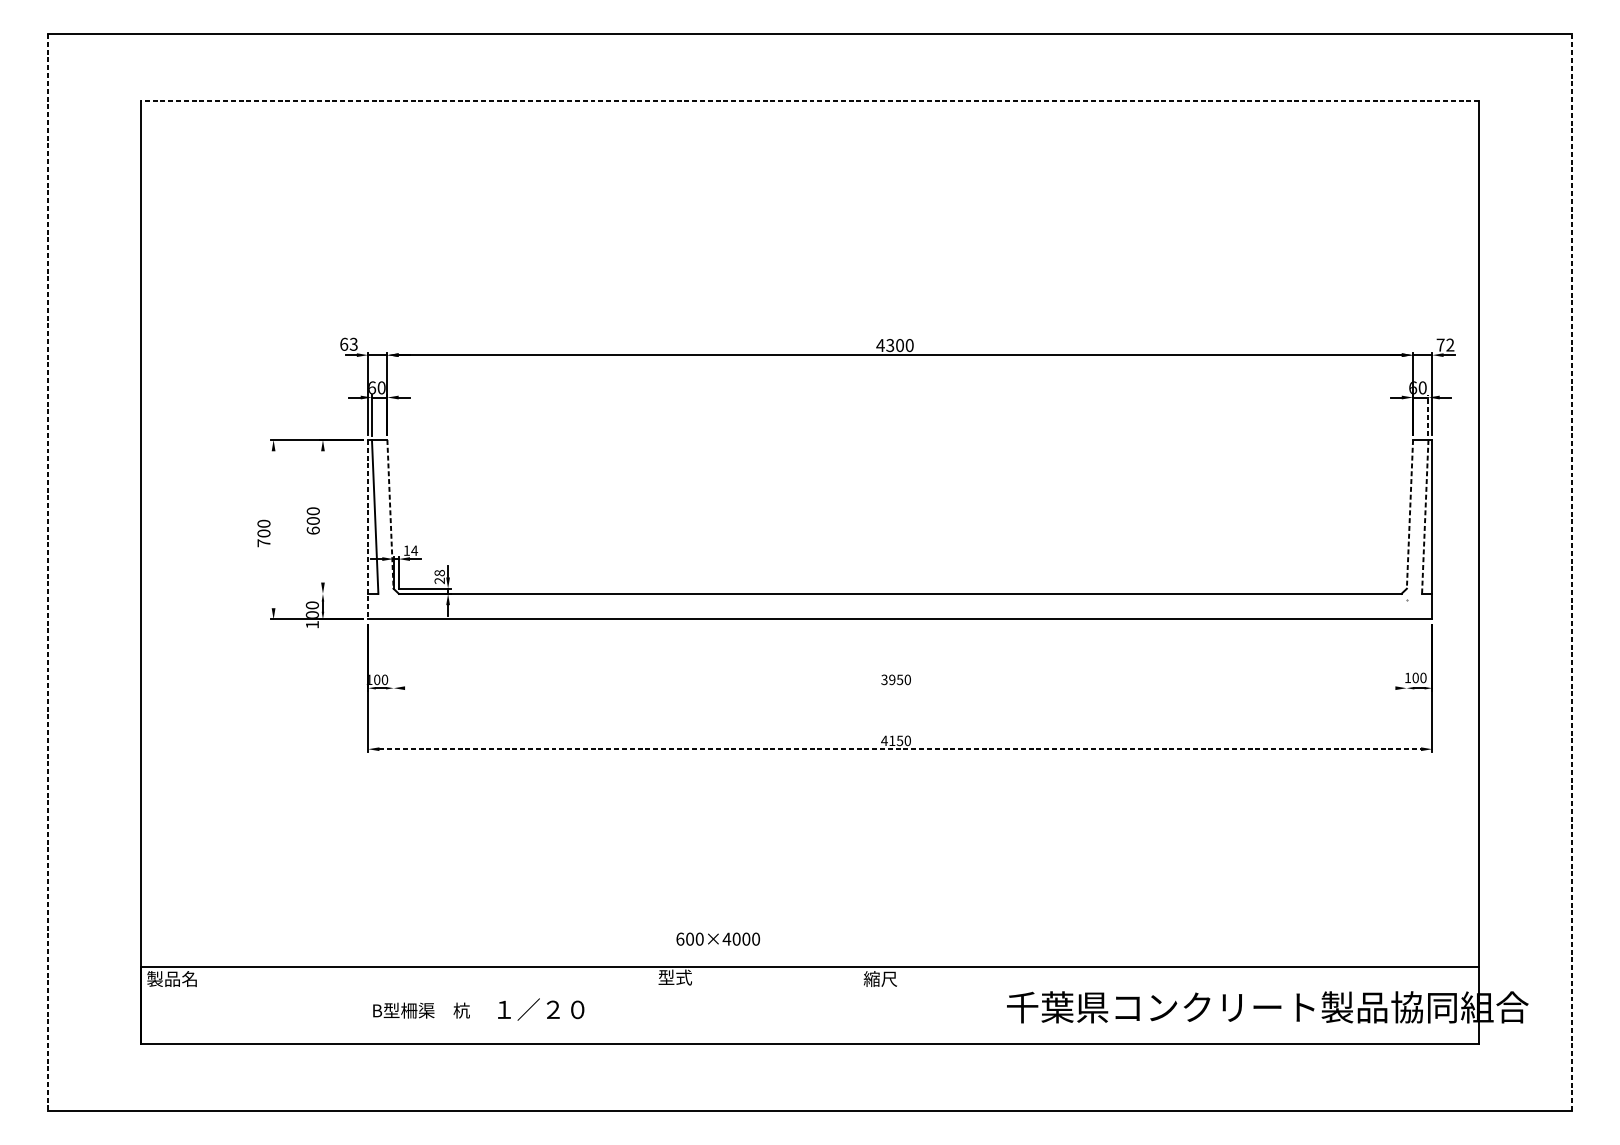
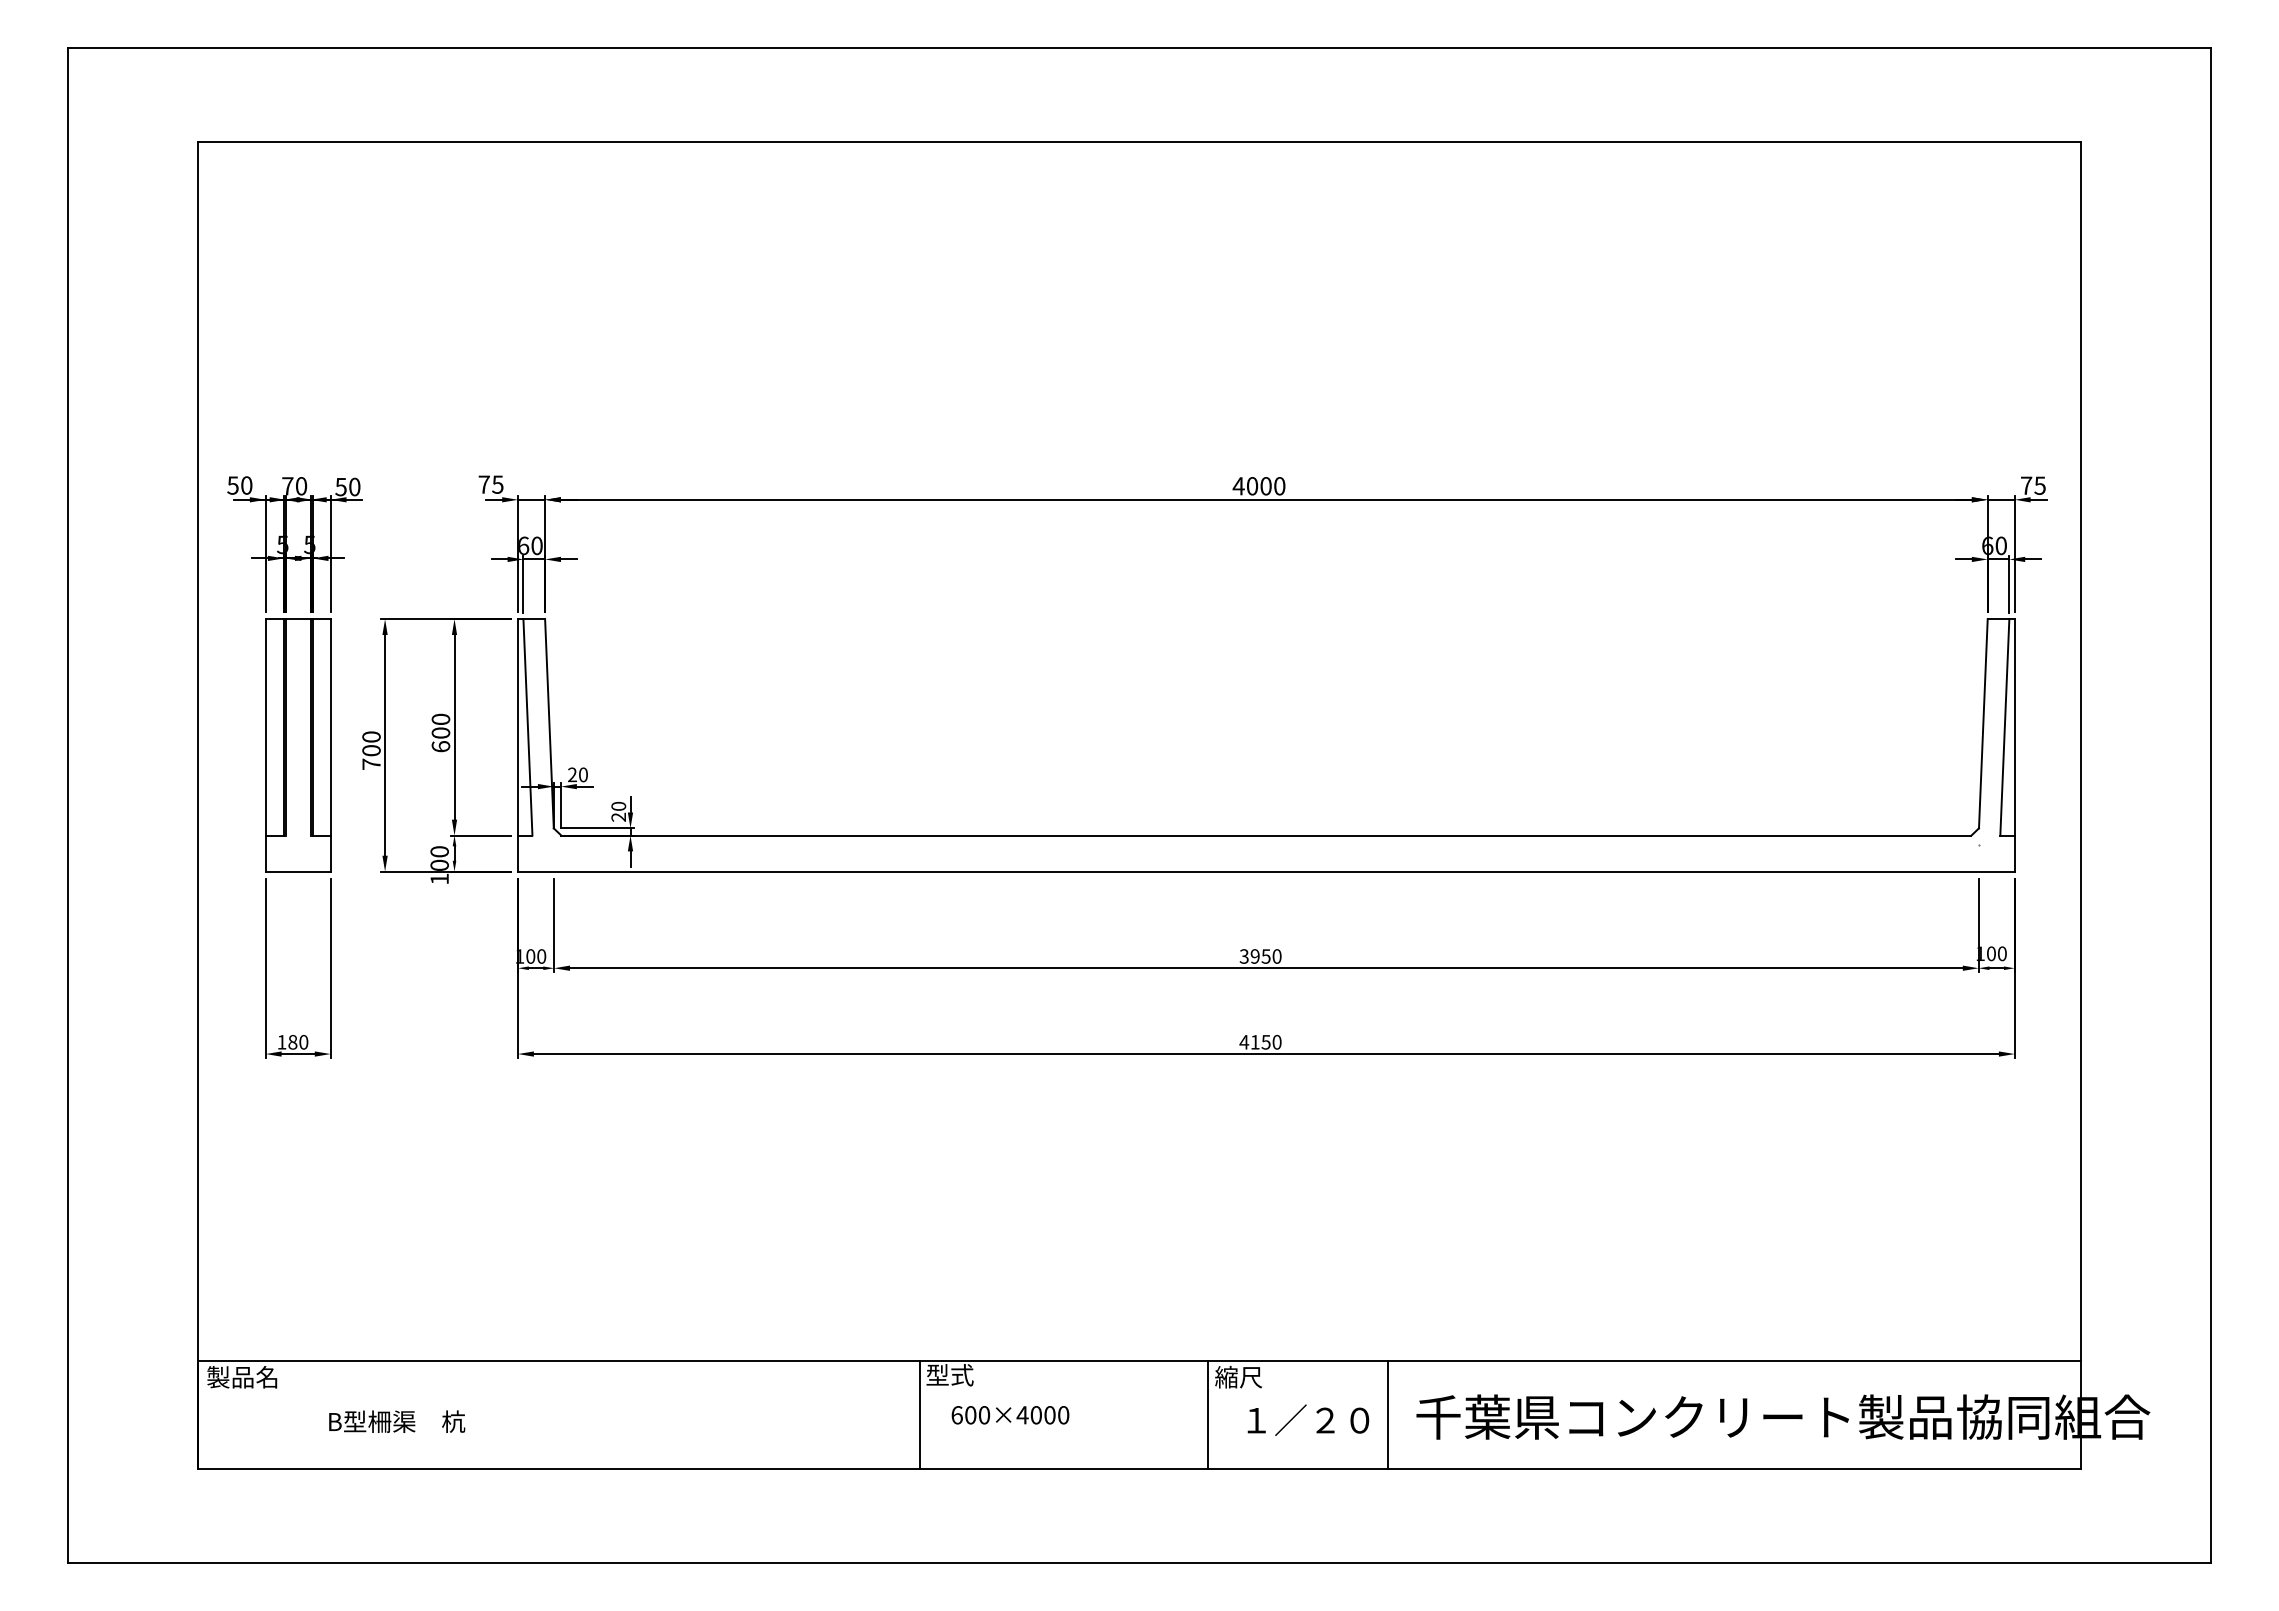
line: (810, 100) -> (1139, 141), dashed -> solid
text: (348, 344) -> (490, 484), 63 -> 75
text: (1449, 344) -> (2039, 485), 72 -> 75
text: (890, 345) -> (1252, 486), 4300 -> 4000
line: (1428, 415) -> (2009, 584), dashed -> solid
line: (390, 514) -> (549, 723), dashed -> solid
line: (1410, 514) -> (1983, 723), dashed -> solid
line: (322, 517) -> (454, 727), added
line: (1425, 517) -> (2004, 727), dashed -> solid
line: (273, 529) -> (385, 745), added
line: (368, 529) -> (518, 745), dashed -> solid
part: (209, 545) -> (294, 767), added
text: (411, 550) -> (578, 774), 14 -> 20
line: (48, 572) -> (68, 805), dashed -> solid
text: (439, 572) -> (618, 805), 28 -> 20
line: (1571, 572) -> (2210, 805), dashed -> solid
line: (341, 593) -> (480, 835), added
line: (394, 657) -> (554, 924), added
line: (1406, 657) -> (1978, 924), added
line: (899, 688) -> (1265, 968), added
line: (900, 749) -> (1266, 1054), dashed -> solid
text: (718, 939) -> (1010, 1415), moved
line: (653, 1005) -> (919, 1414), added
line: (859, 1005) -> (1208, 1414), added
line: (987, 1005) -> (1388, 1414), added
text: (541, 1009) -> (1308, 1419), moved
text: (421, 1010) -> (397, 1421), moved

